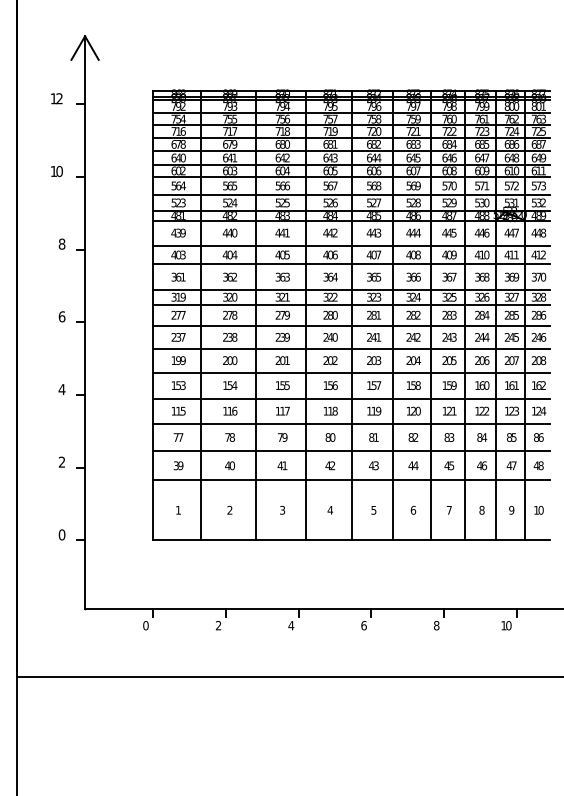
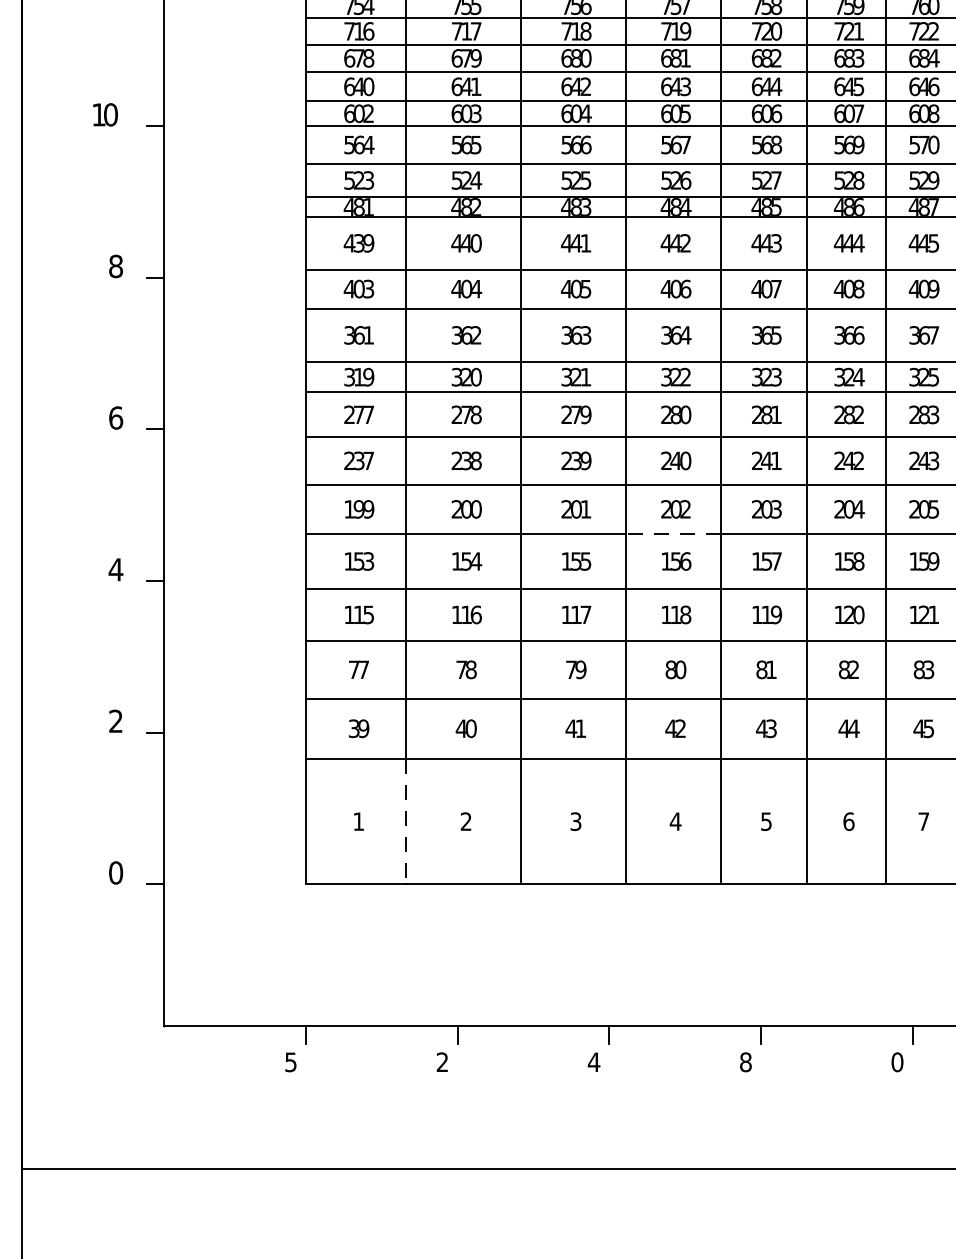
line: (329, 372) -> (673, 534), solid -> dashed
line: (201, 510) -> (406, 822), solid -> dashed
text: (145, 625) -> (290, 1061), 0 -> 5
text: (363, 625) -> (744, 1061), 6 -> 8
text: (436, 625) -> (897, 1061), 8 -> 0

